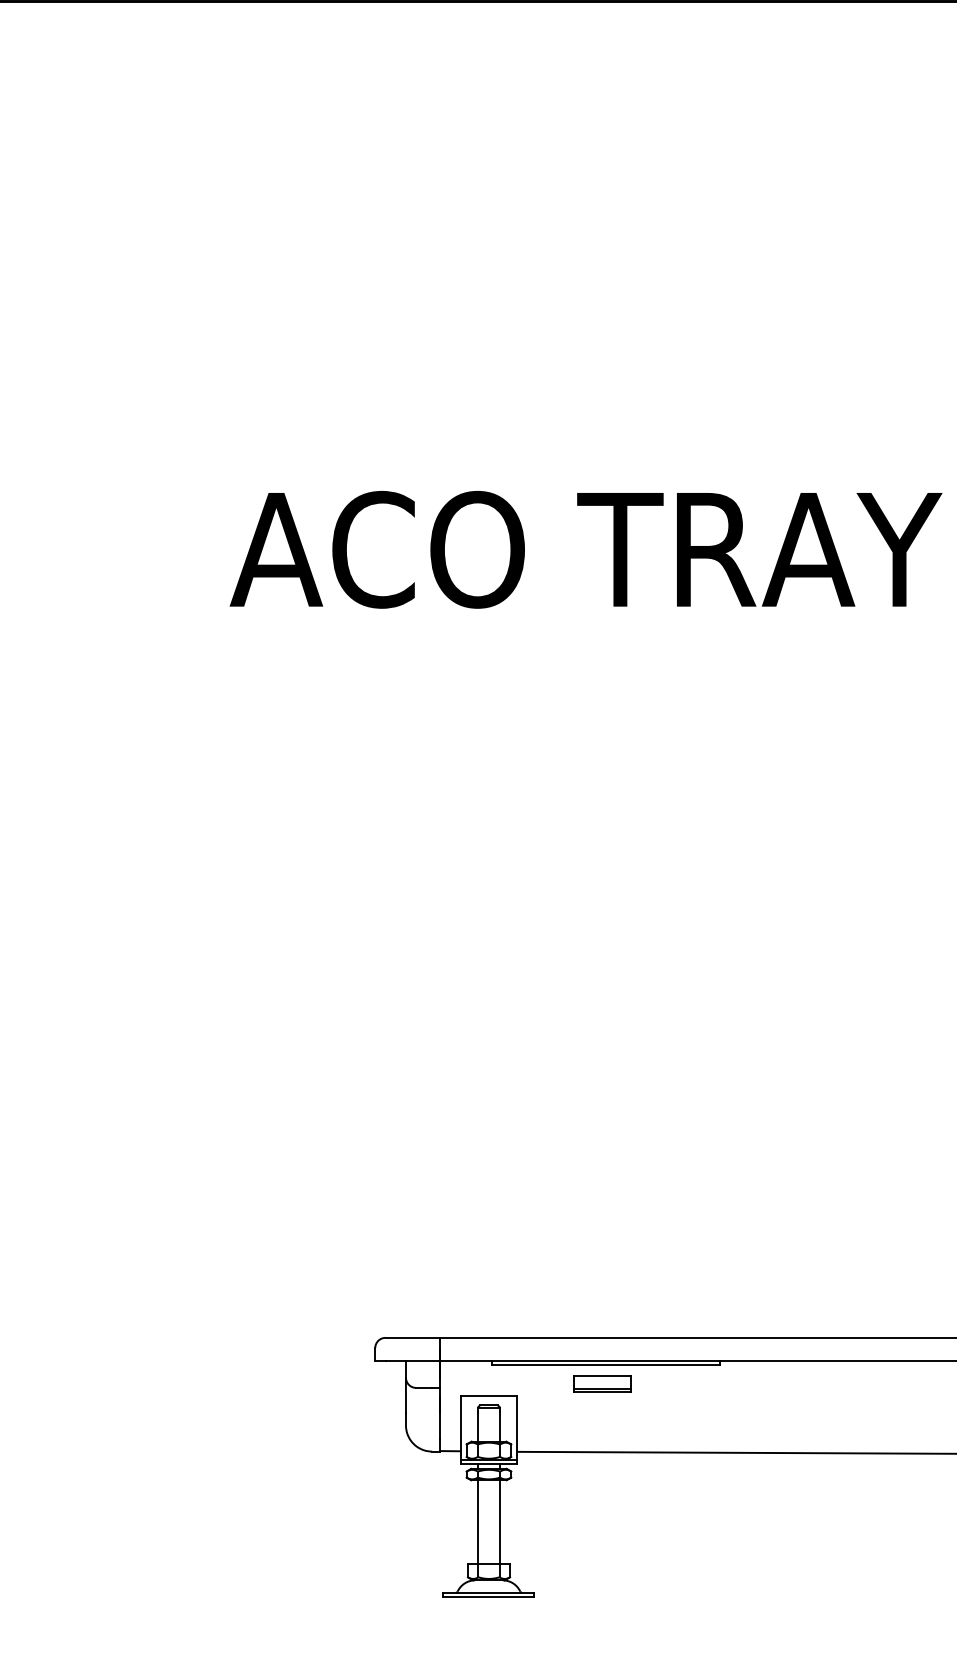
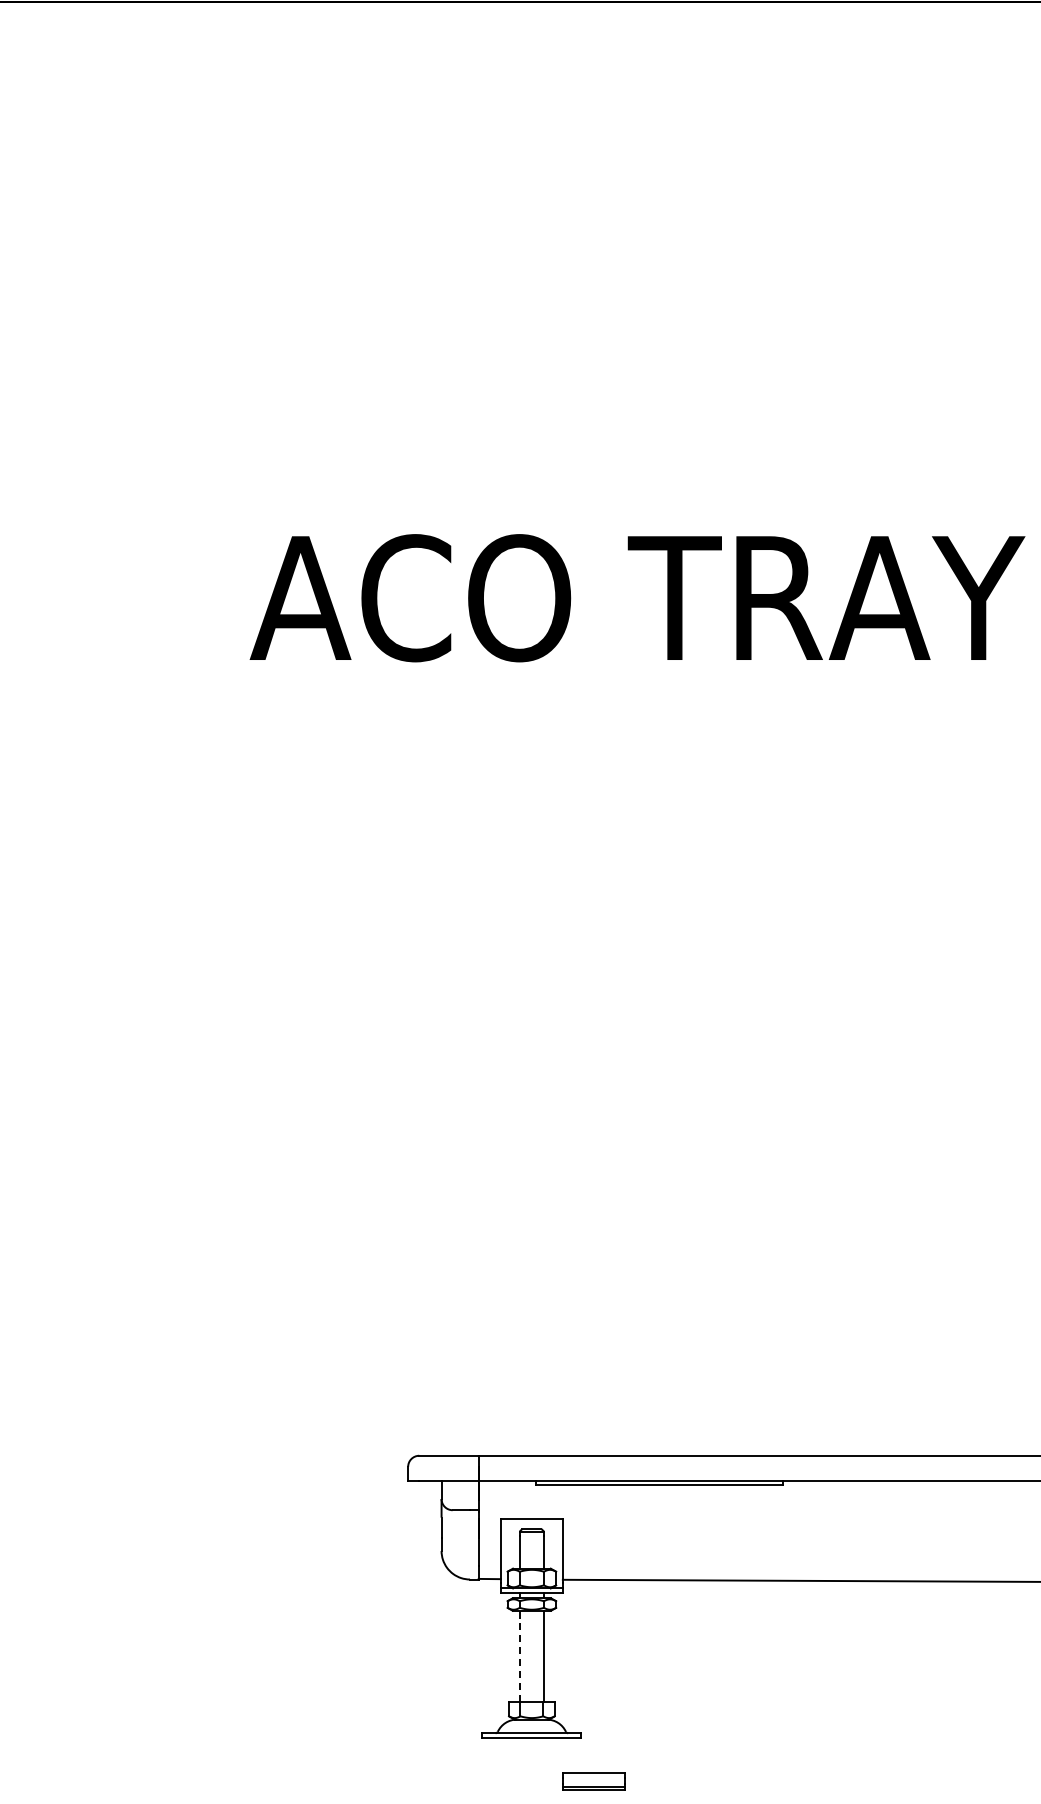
part: (602, 1383) -> (593, 1780), moved
line: (477, 1521) -> (519, 1655), solid -> dashed

